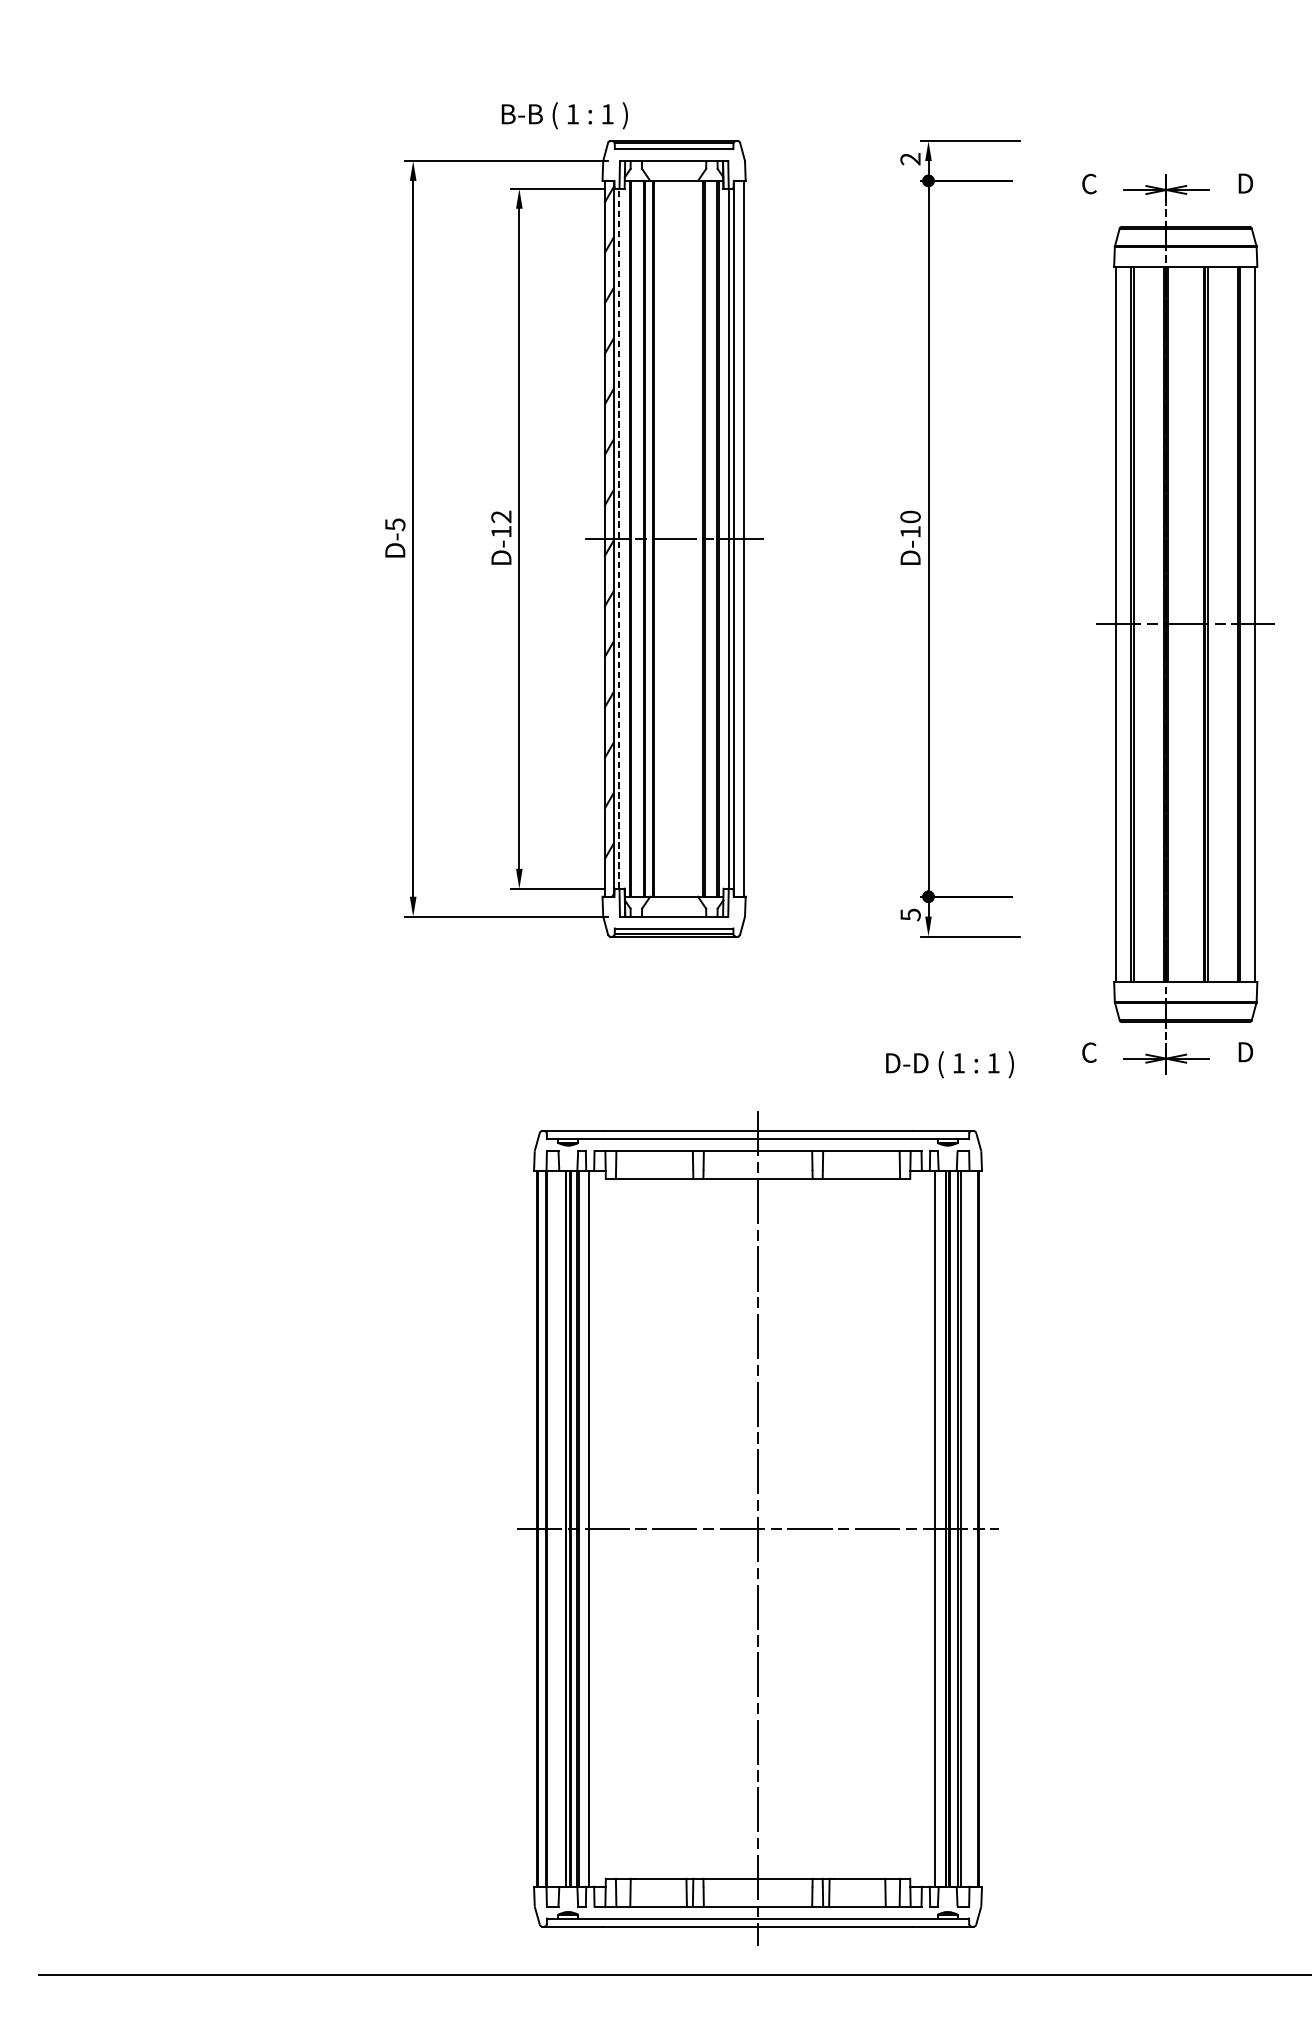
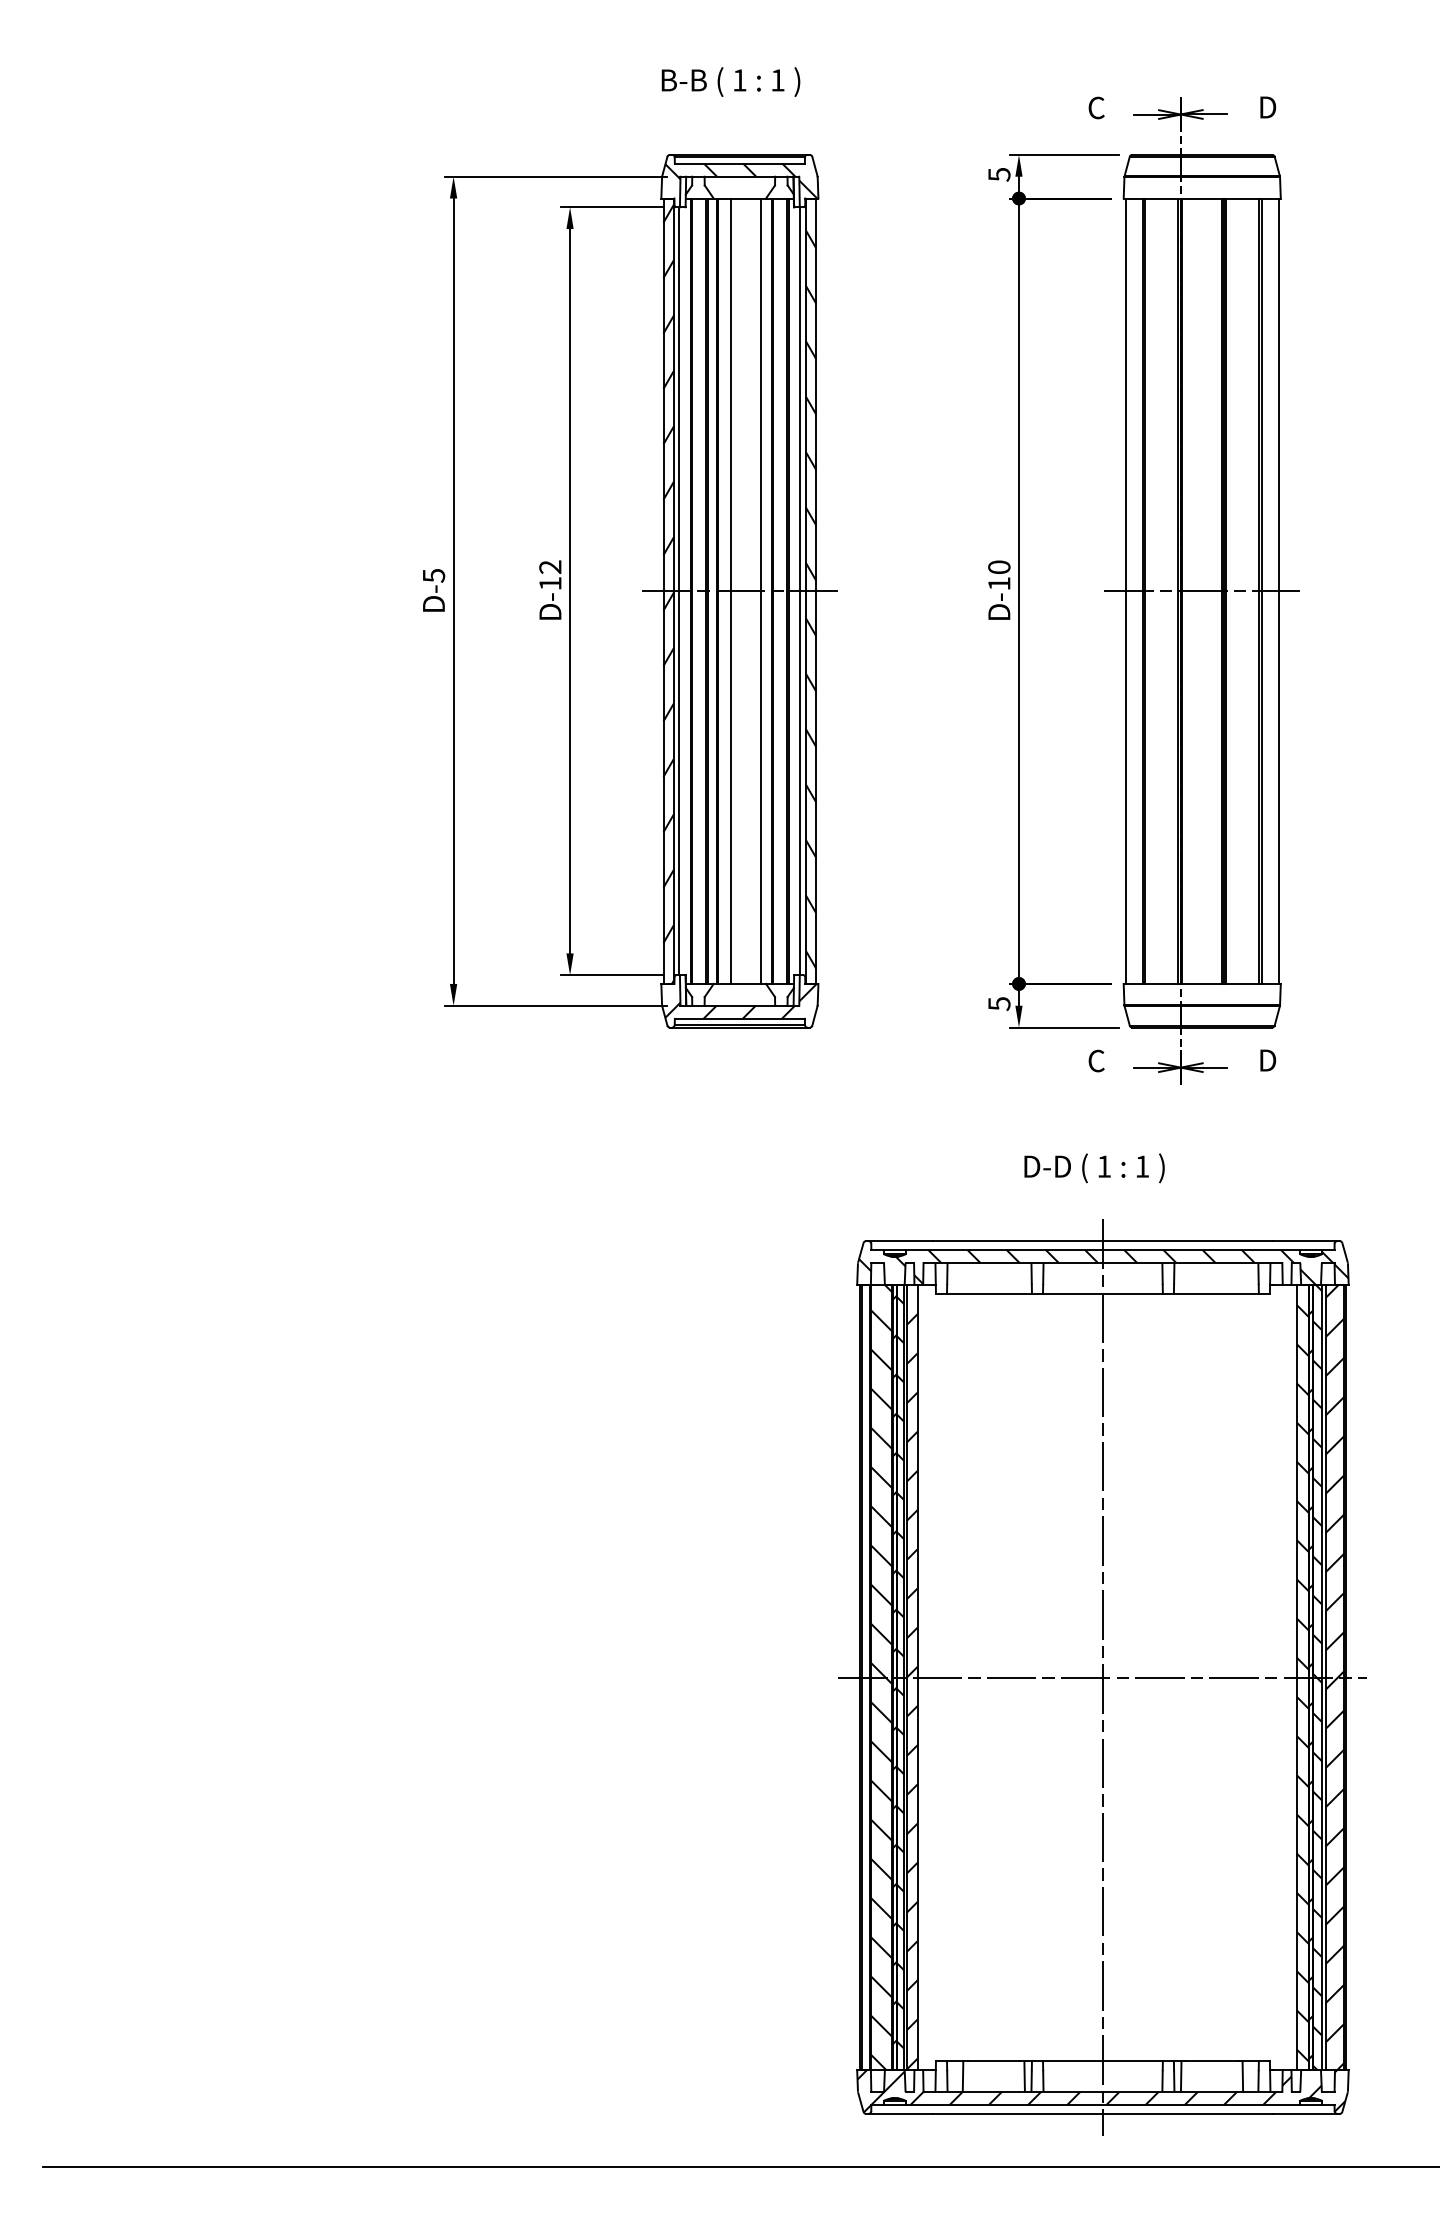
text: (564, 115) -> (730, 81), moved
text: (910, 159) -> (999, 174), 2 -> 5
hatch: (675, 164) -> (741, 180), added
line: (665, 538) -> (730, 590), added
line: (693, 538) -> (761, 590), added
line: (619, 539) -> (679, 591), dashed -> solid
hatch: (738, 546) -> (810, 599), added
part: (1177, 623) -> (1193, 590), moved
hatch: (674, 911) -> (740, 1000), added
text: (949, 1064) -> (1094, 1168), moved
part: (757, 1528) -> (1102, 1677), moved

